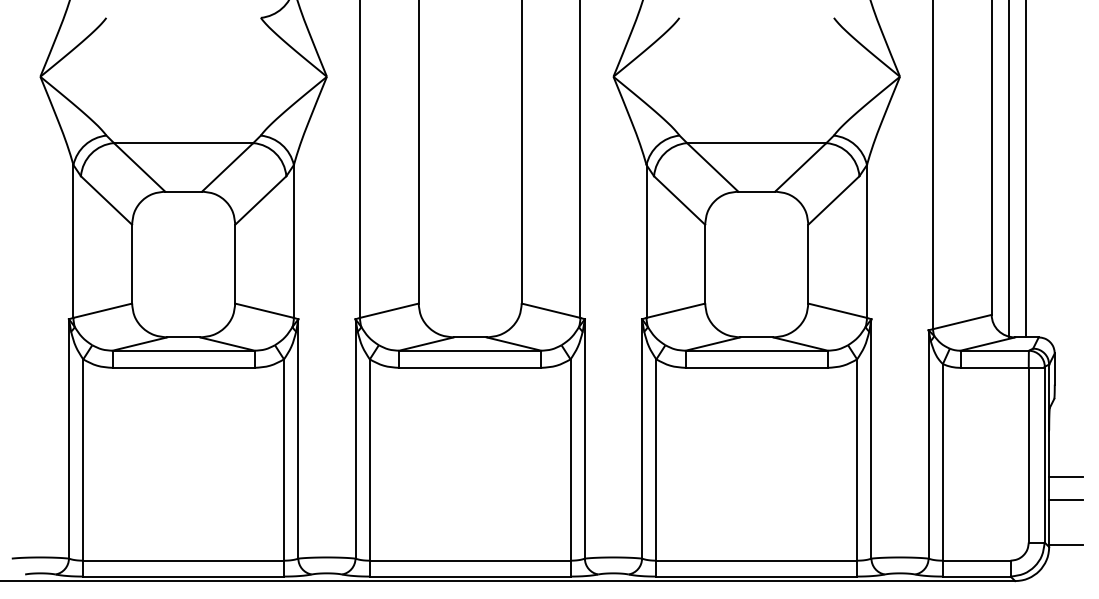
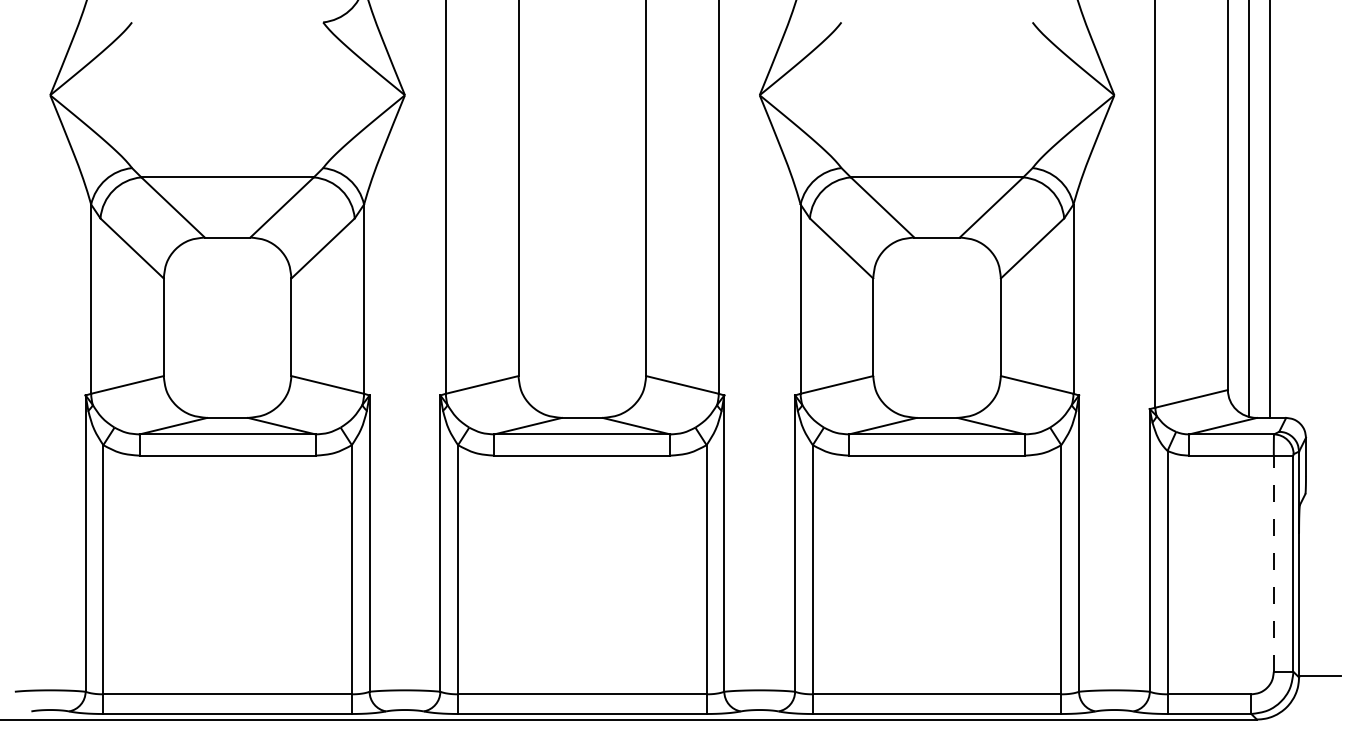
line: (1028, 455) -> (1273, 563), solid -> dashed
line: (1066, 476) -> (1320, 590), removed
line: (1066, 499) -> (1320, 618), removed

